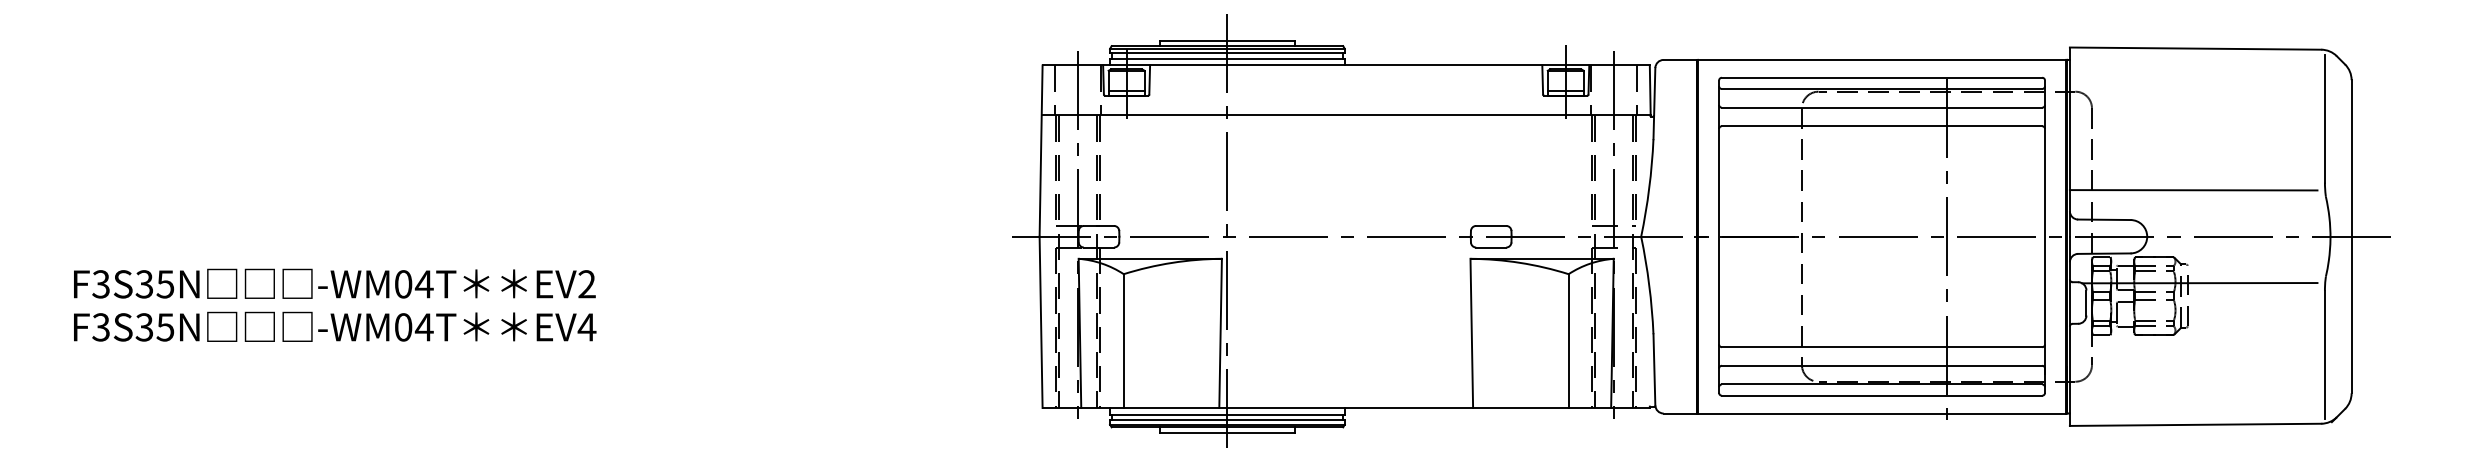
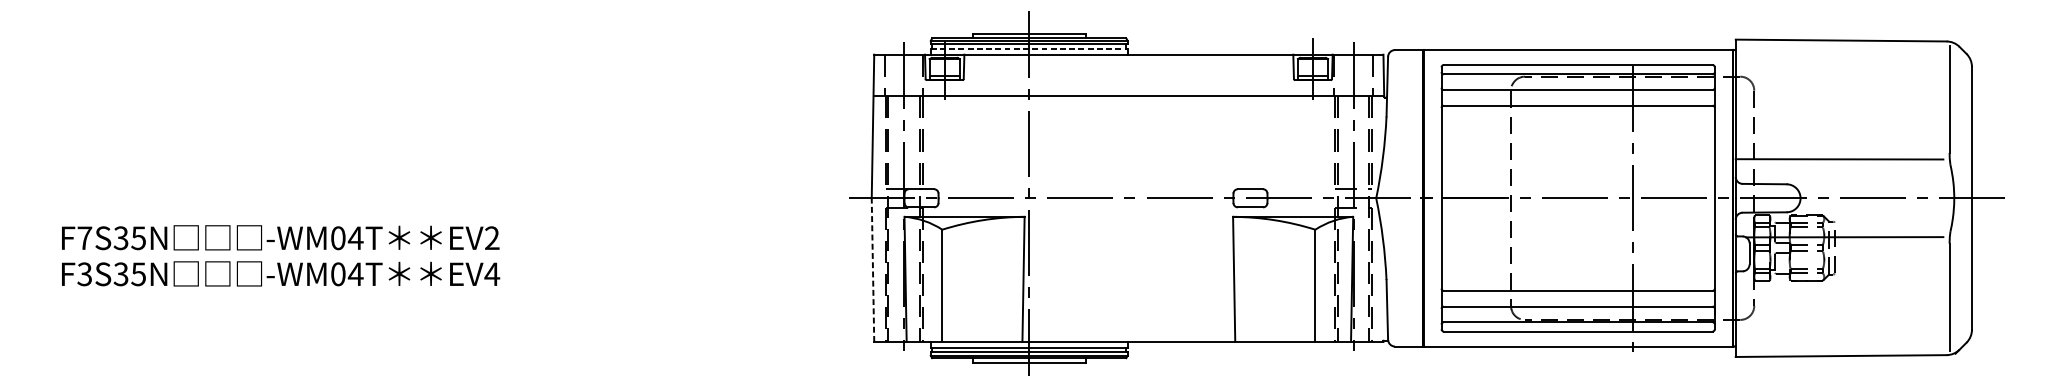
line: (1227, 58) -> (1029, 48), solid -> dashed
text: (100, 284) -> (84, 238), F3S35N -> F7S35N
line: (1041, 322) -> (873, 270), solid -> dashed

